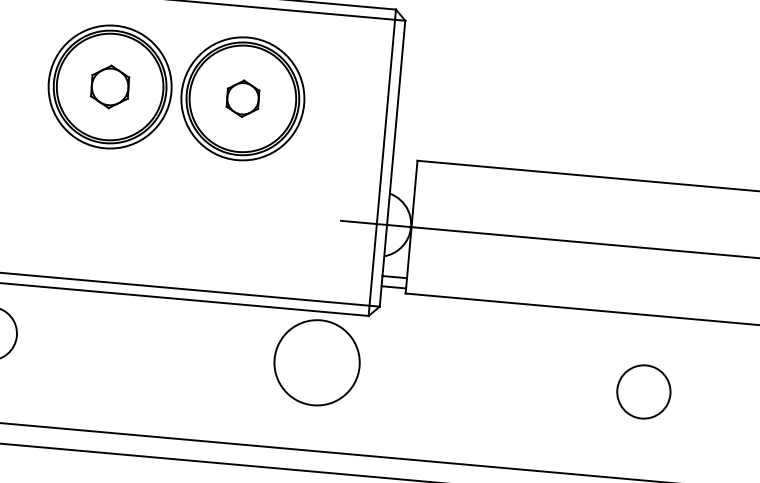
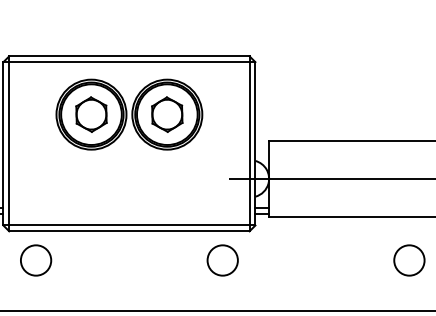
part: (110, 86) -> (91, 114), size x1.43
part: (243, 98) -> (167, 114), size x1.67
circle: (316, 362) -> (222, 260), size x0.62

